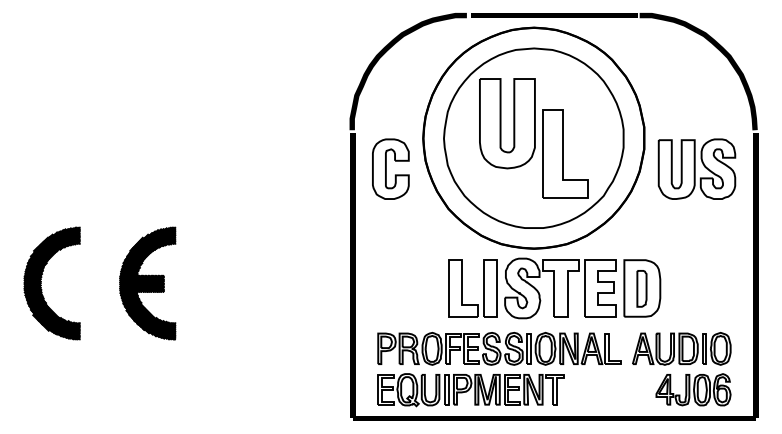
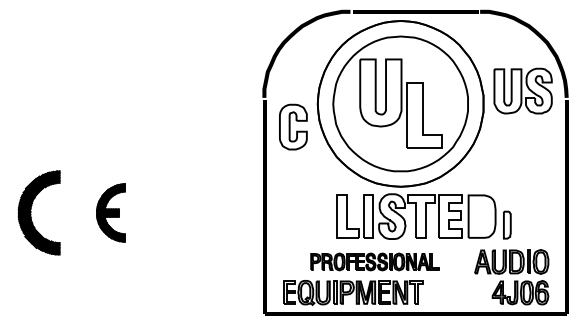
part: (696, 168) -> (522, 90), moved
part: (147, 283) -> (110, 212), size x0.7
part: (641, 288) -> (506, 224), moved
part: (499, 348) -> (374, 261), size x0.7

